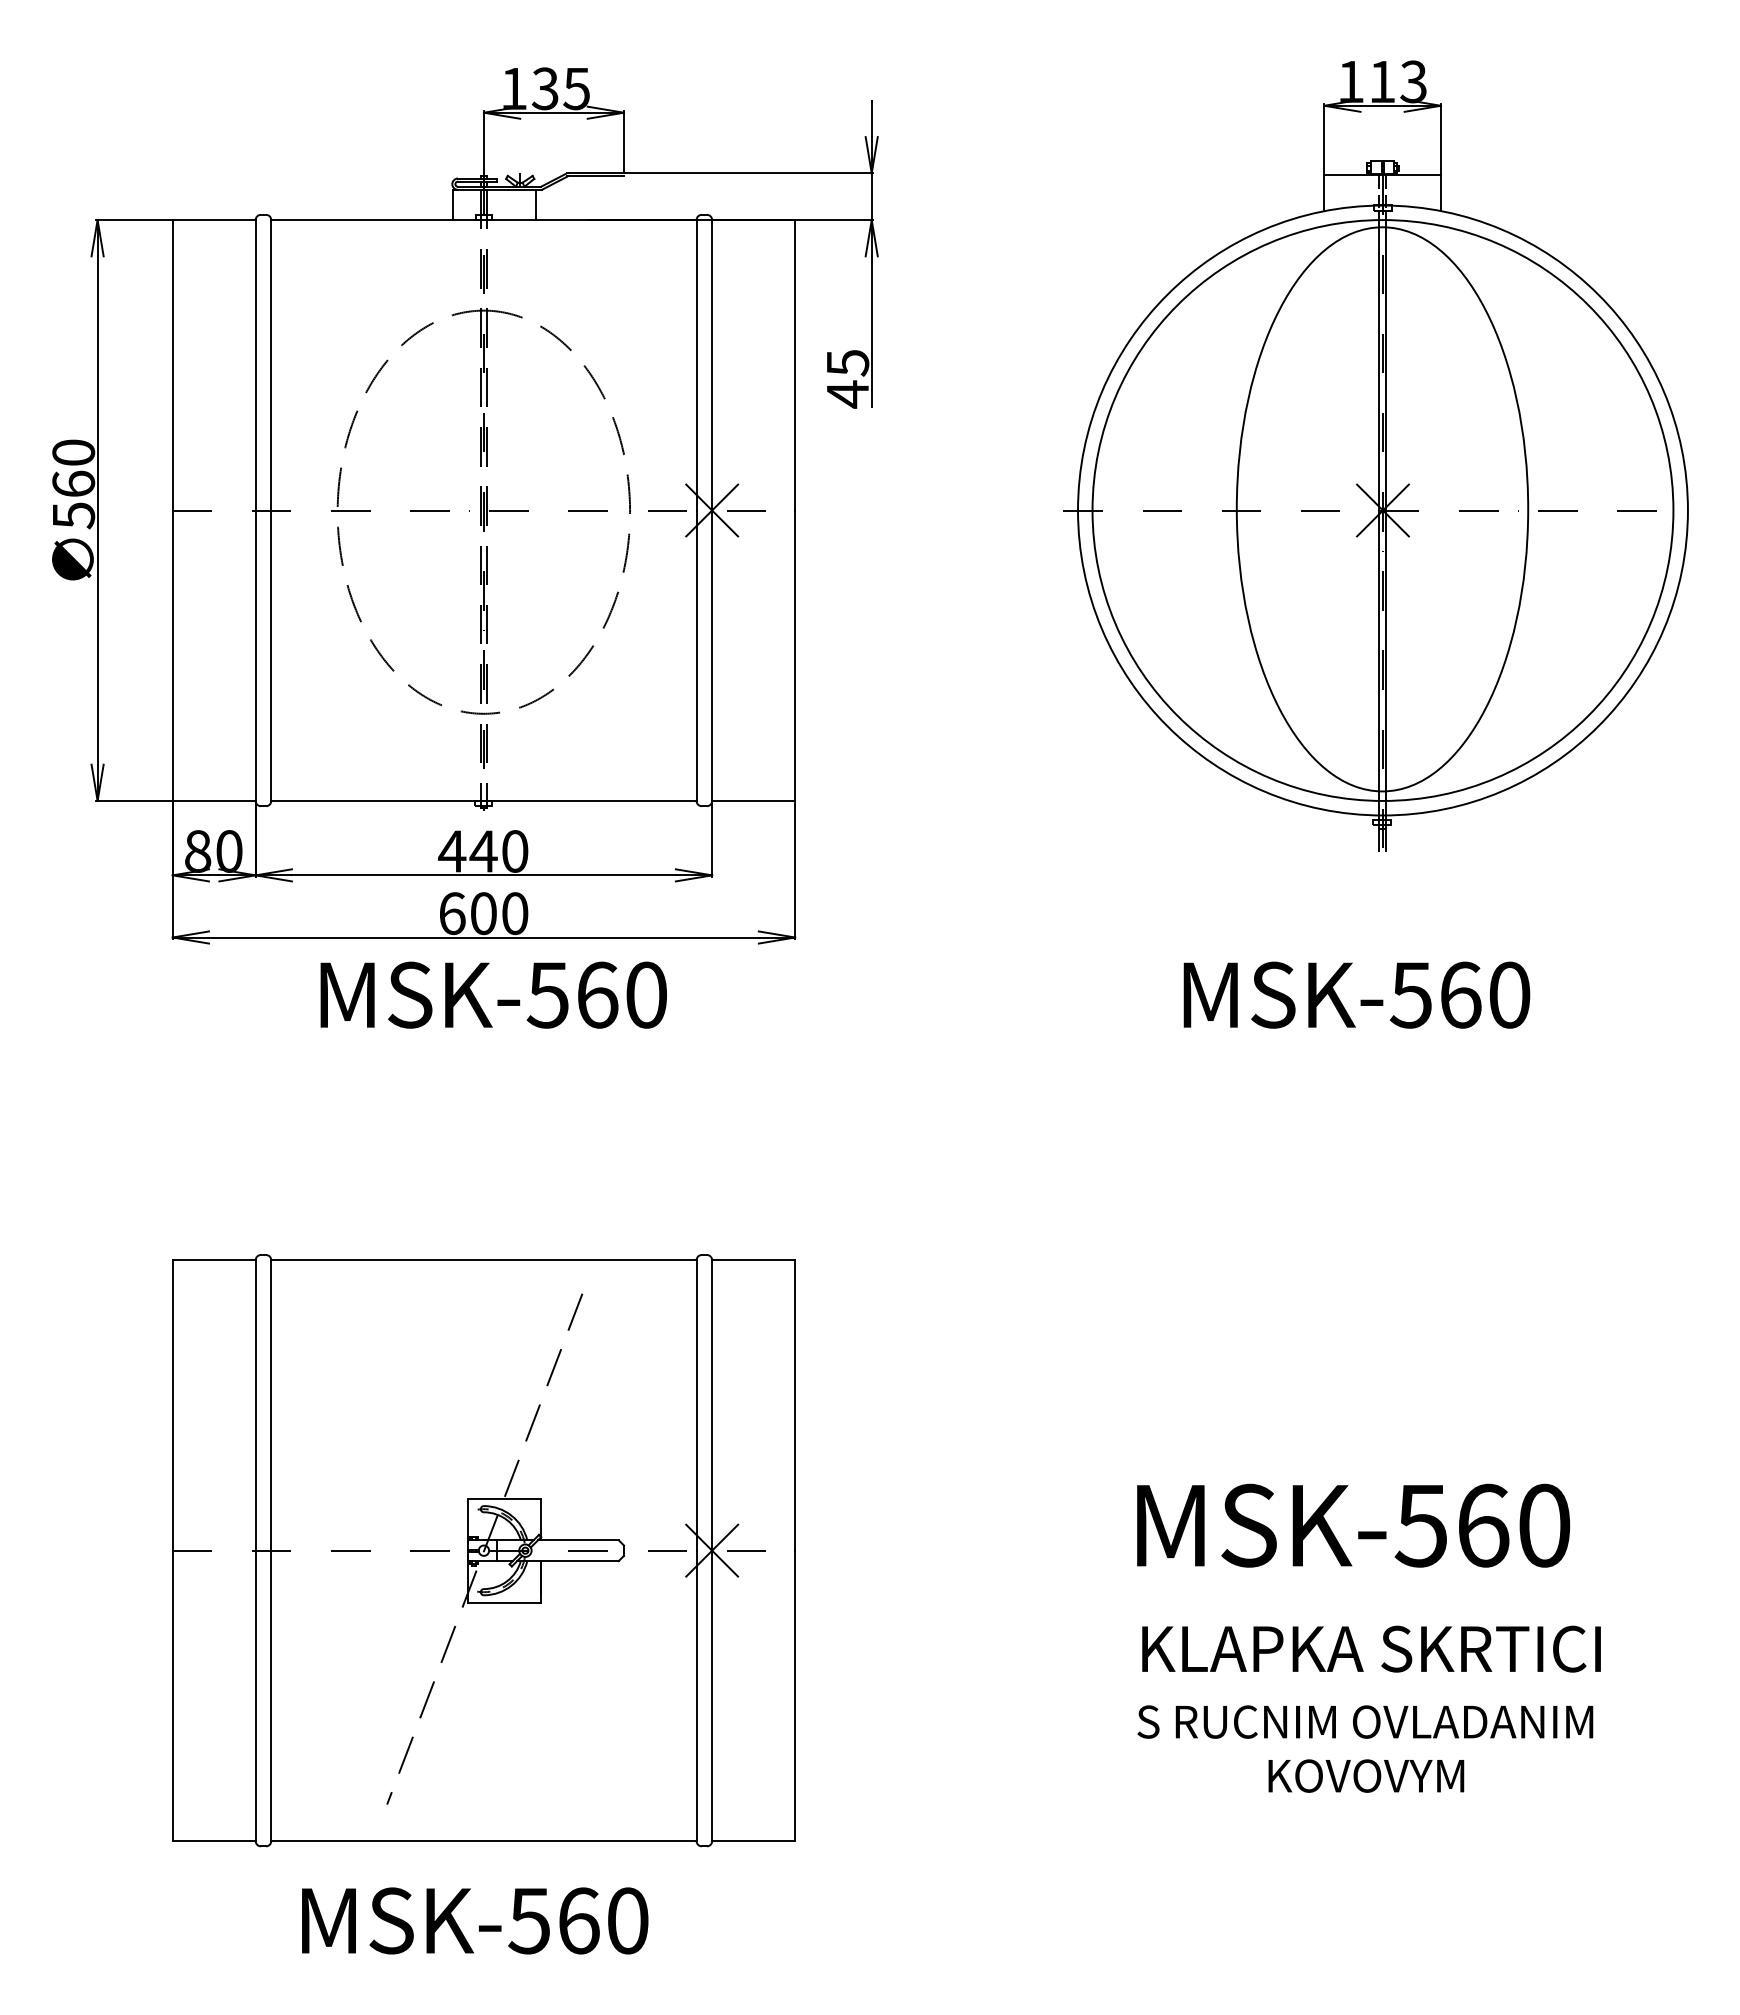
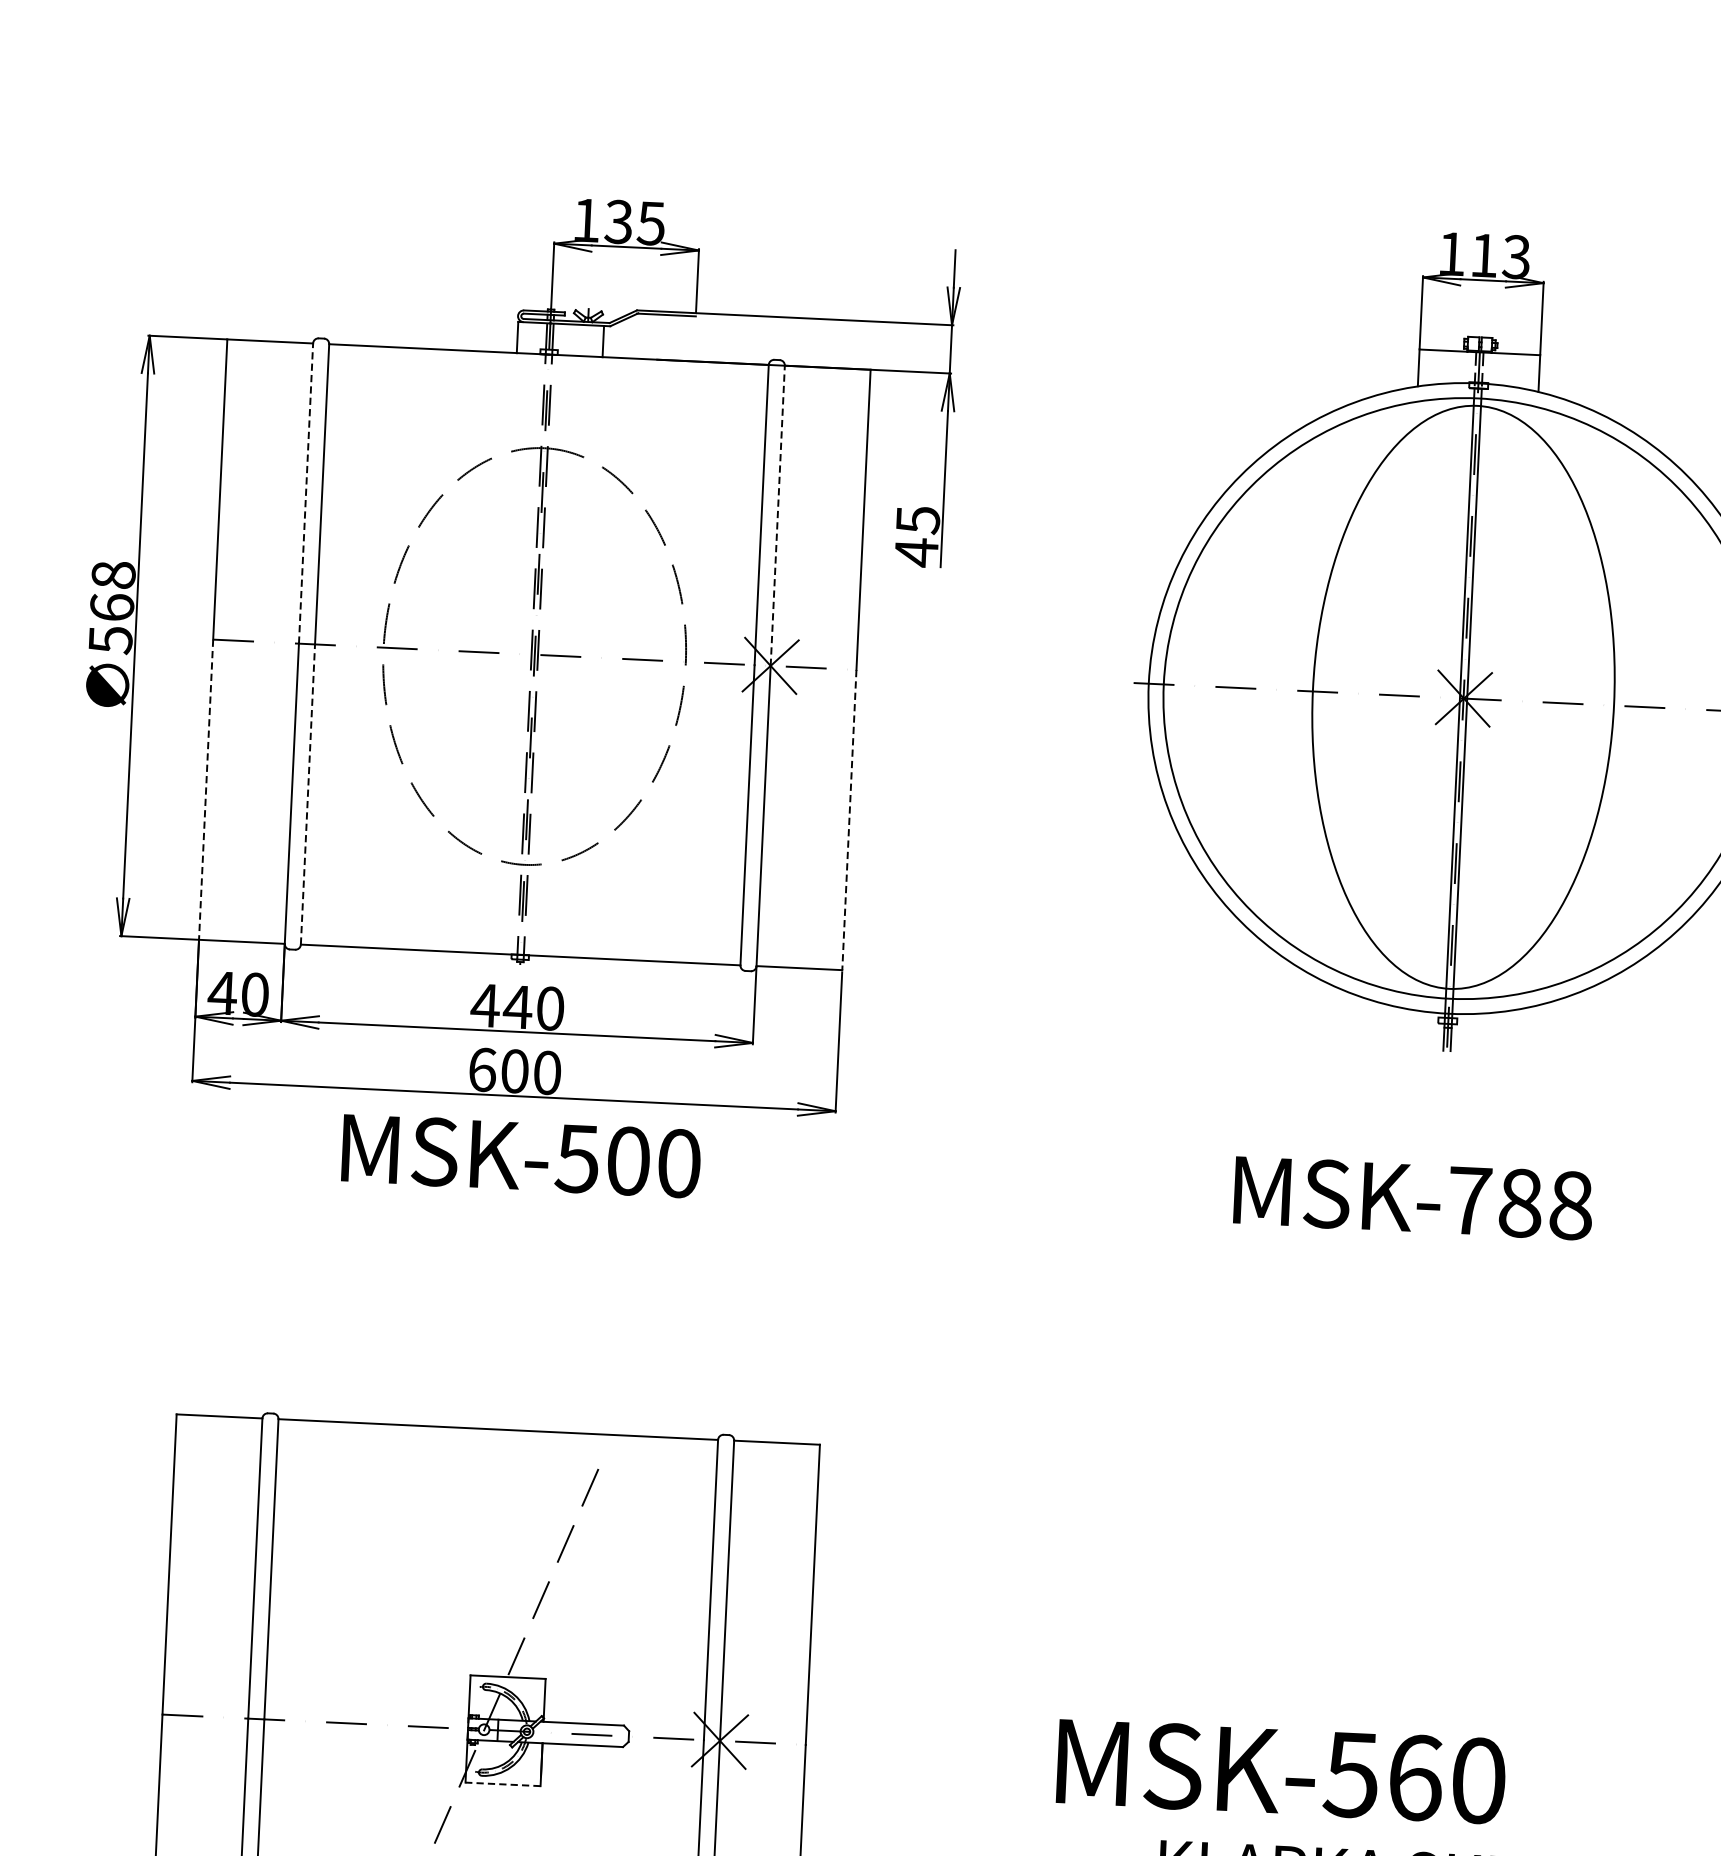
line: (255, 364) -> (305, 492), solid -> dashed
line: (712, 364) -> (778, 515), solid -> dashed
text: (73, 452) -> (113, 574), 560 -> 568
line: (271, 655) -> (308, 794), solid -> dashed
line: (172, 656) -> (205, 790), solid -> dashed
line: (795, 656) -> (849, 820), solid -> dashed
text: (197, 851) -> (222, 993), 80 -> 40
text: (597, 994) -> (628, 1160), MSK-560 -> MSK-500
text: (1459, 994) -> (1519, 1202), MSK-560 -> MSK-788
text: (1353, 1525) -> (1281, 1771), moved
line: (504, 1602) -> (502, 1784), solid -> dashed

